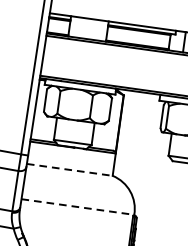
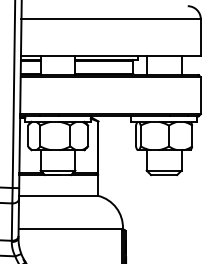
line: (69, 169) -> (58, 195), dashed -> solid
line: (78, 206) -> (71, 228), dashed -> solid

